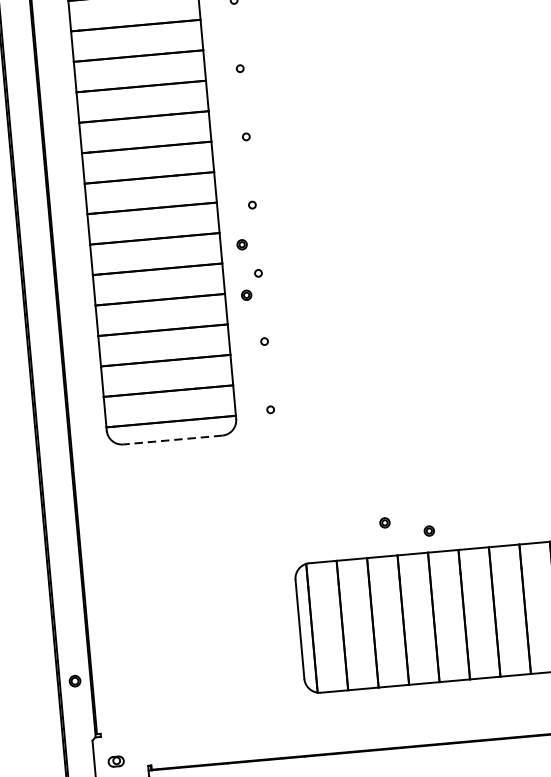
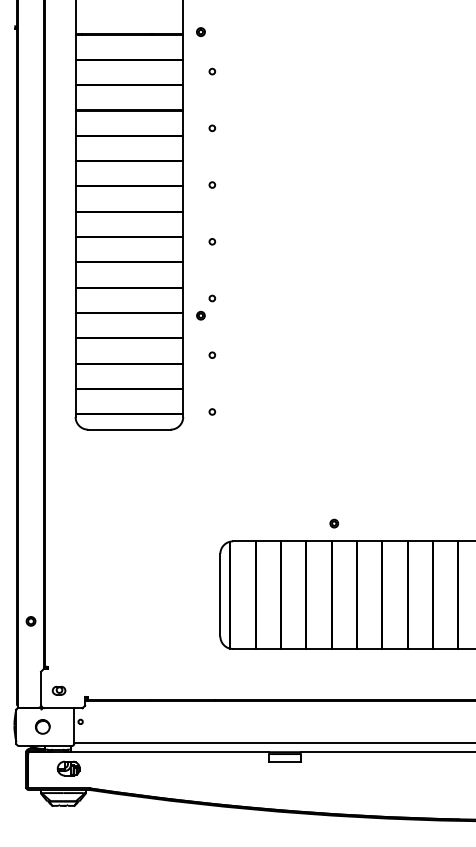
part: (241, 244) -> (200, 273), removed
line: (171, 439) -> (128, 429), dashed -> solid
part: (385, 522) -> (298, 513), removed

